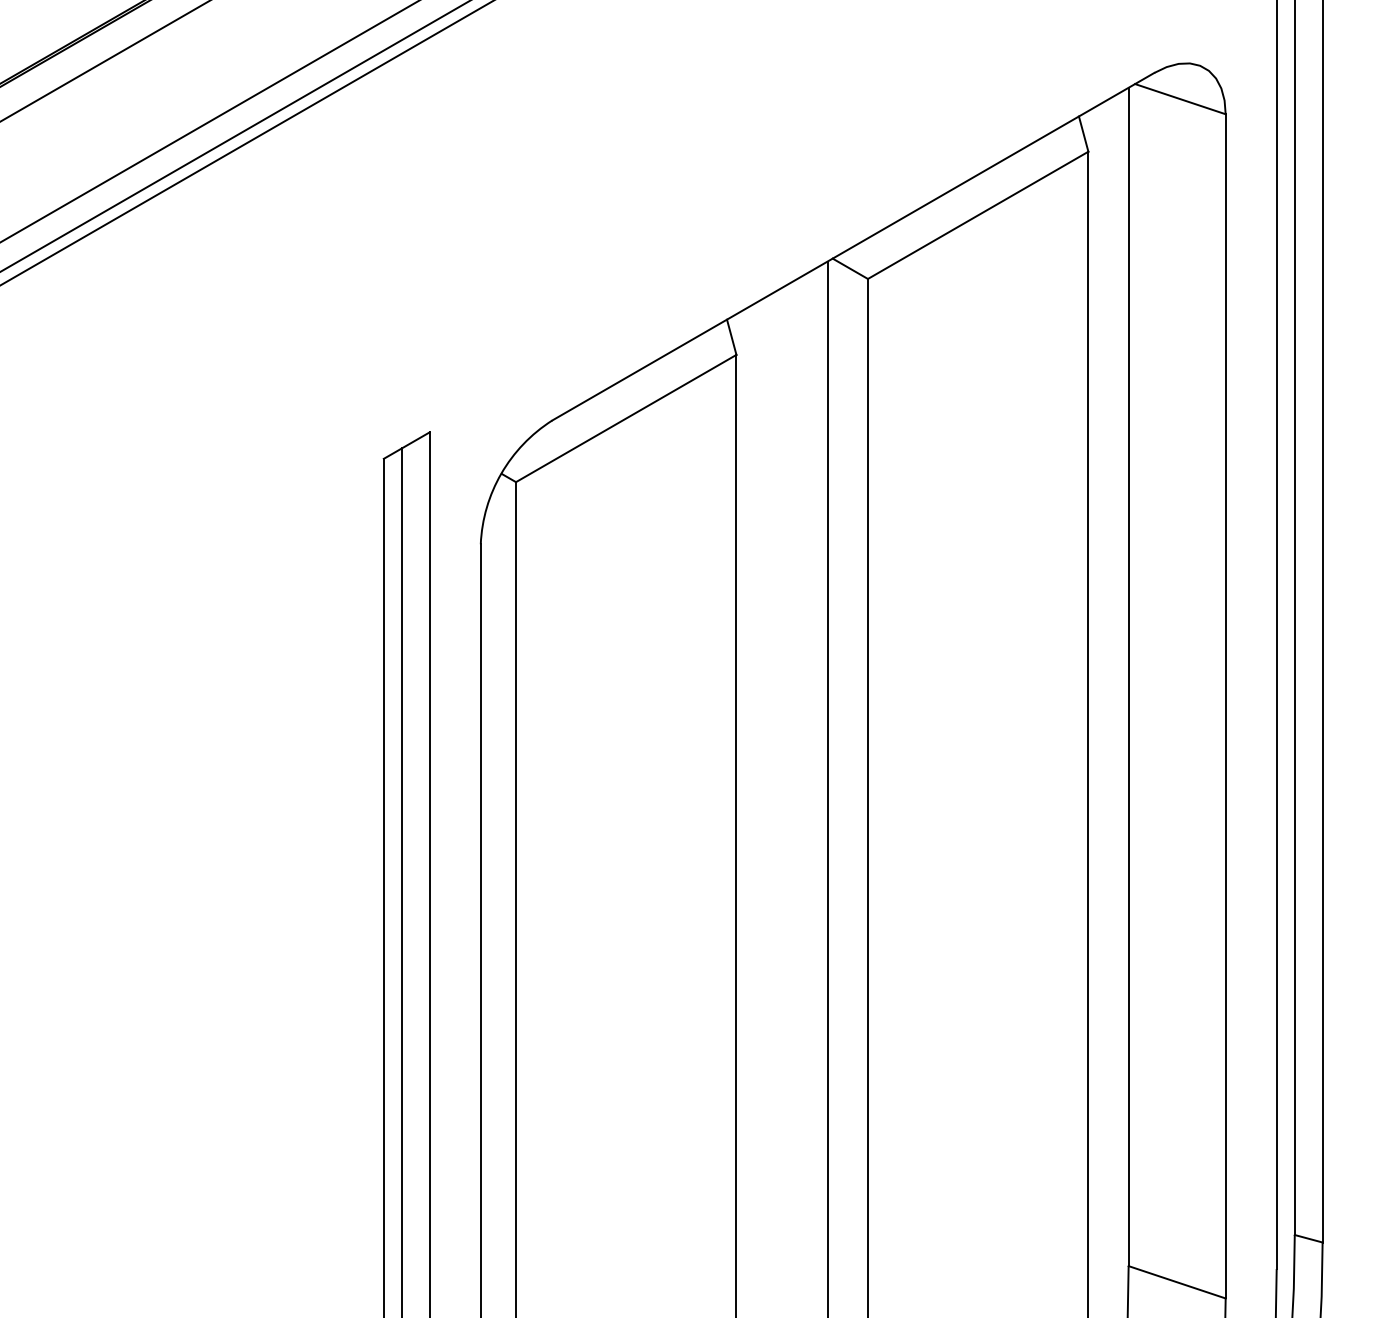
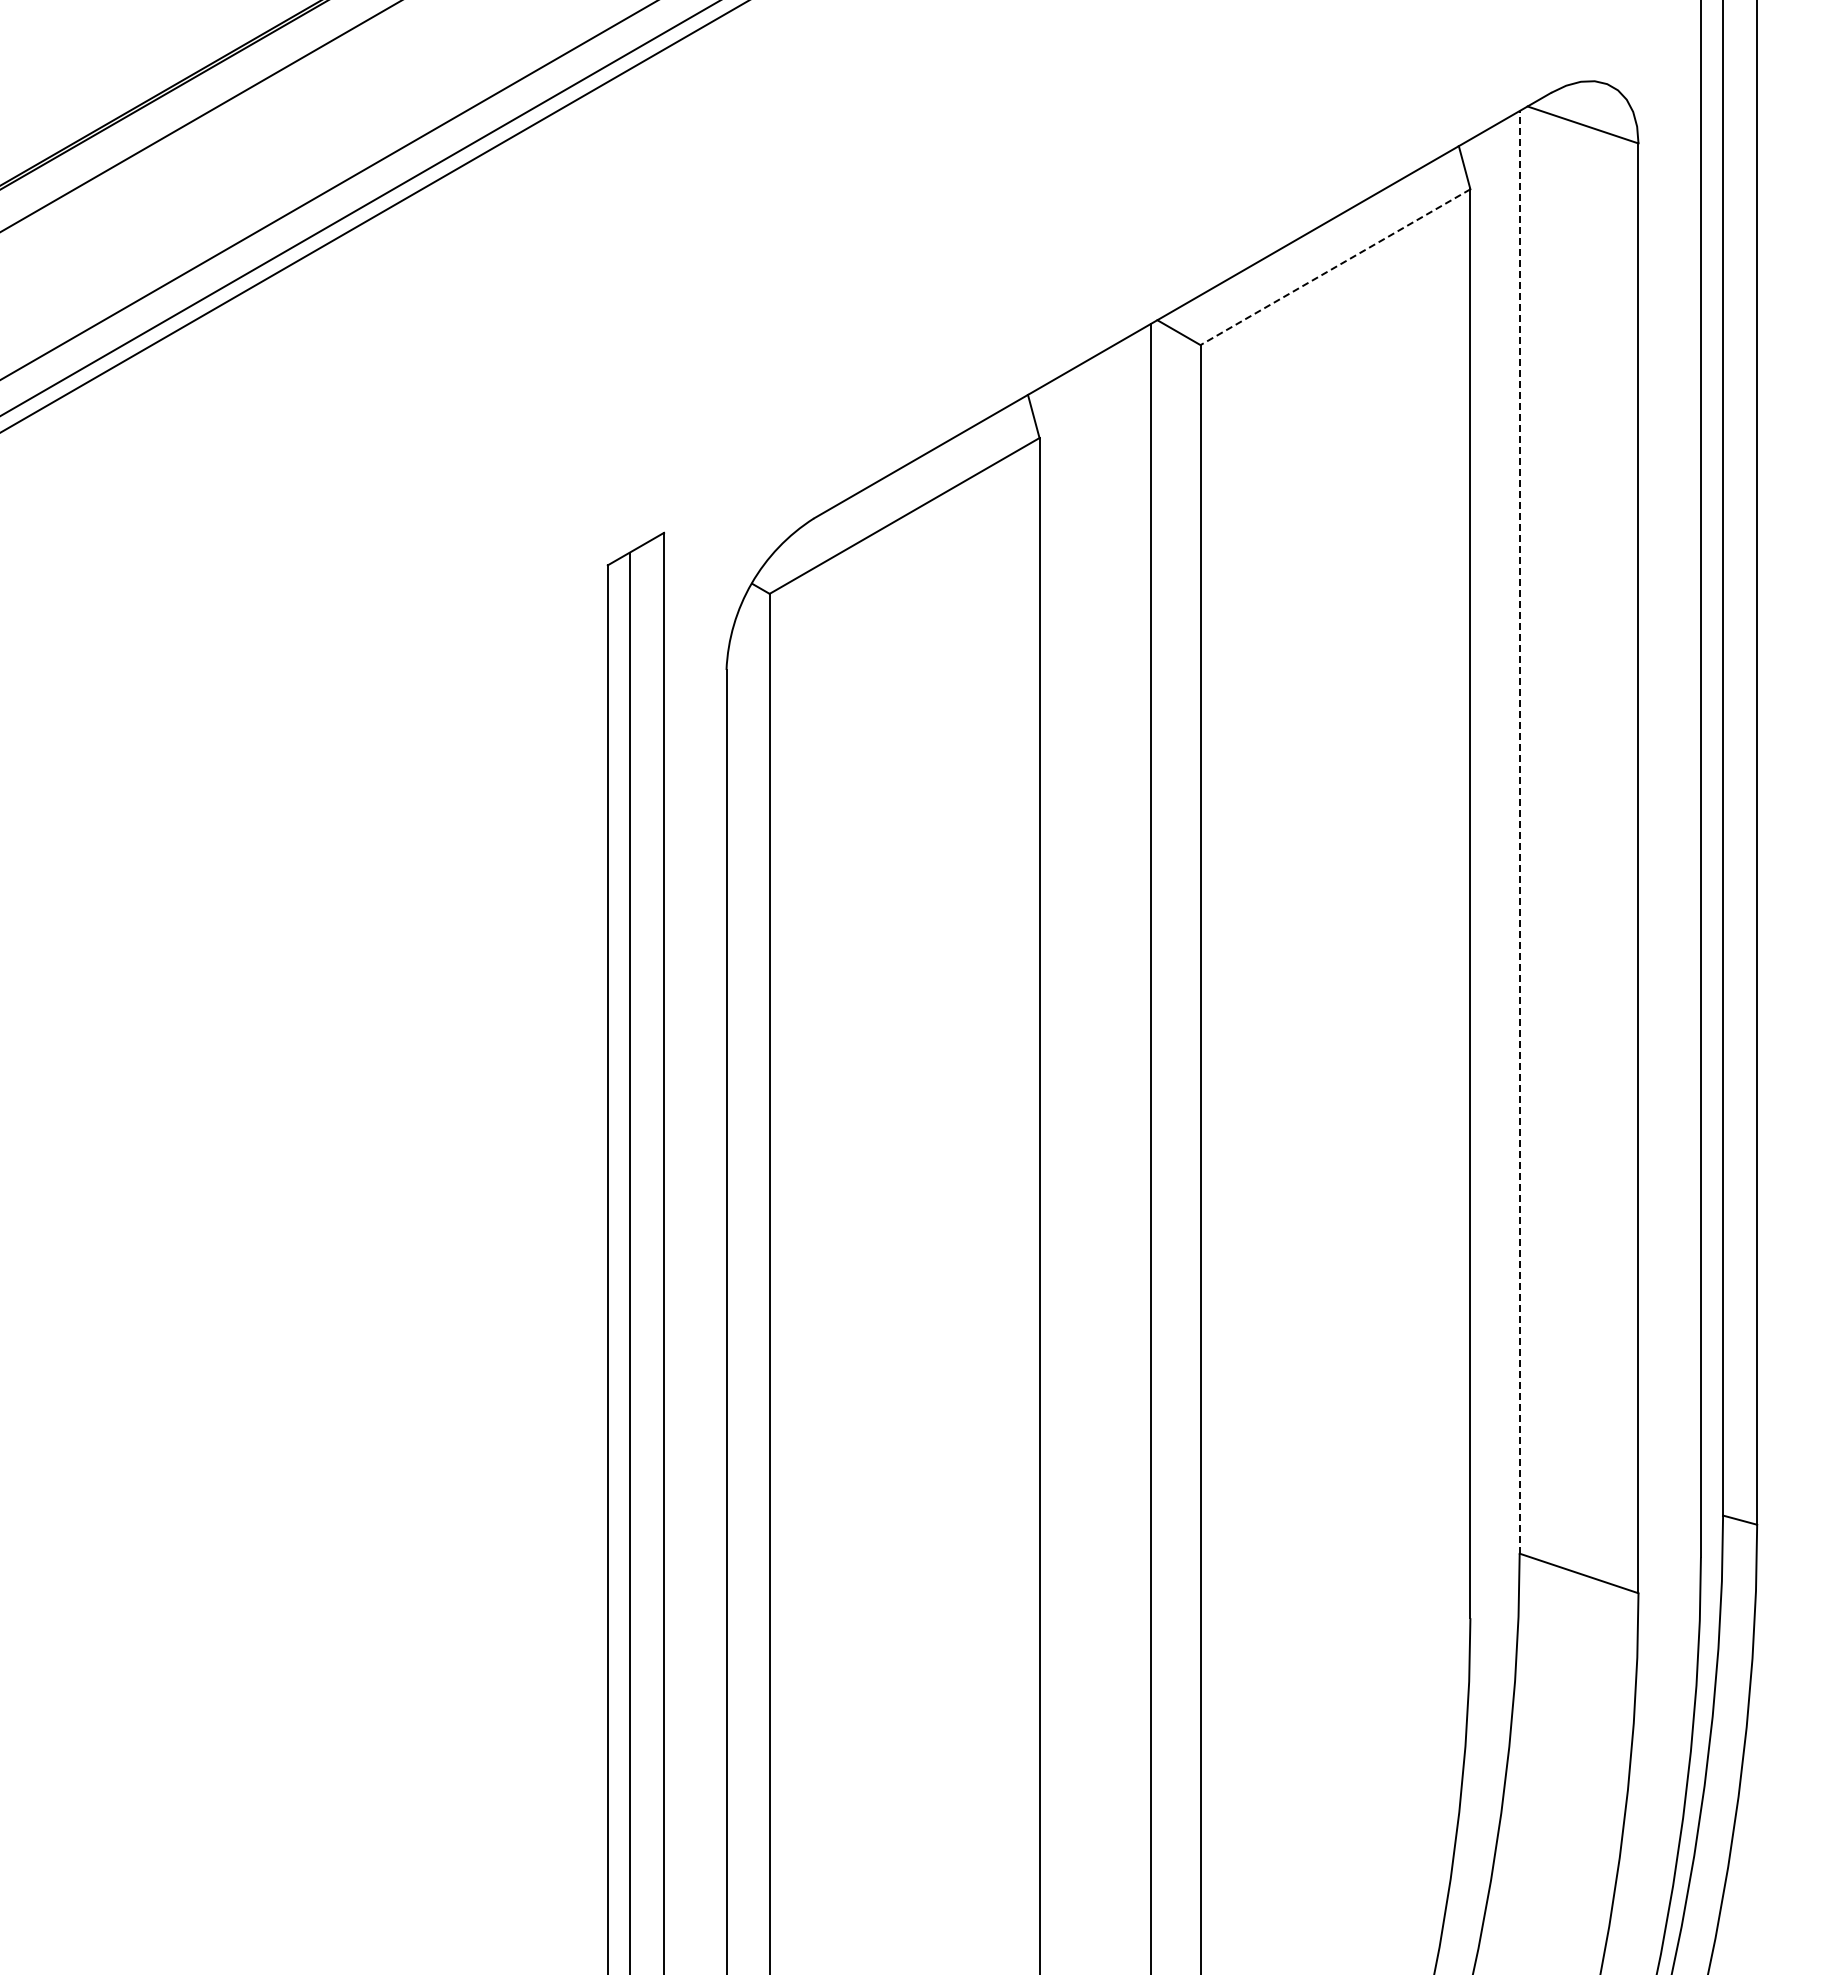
line: (978, 215) -> (1335, 267), solid -> dashed
line: (1128, 676) -> (1519, 831), solid -> dashed

